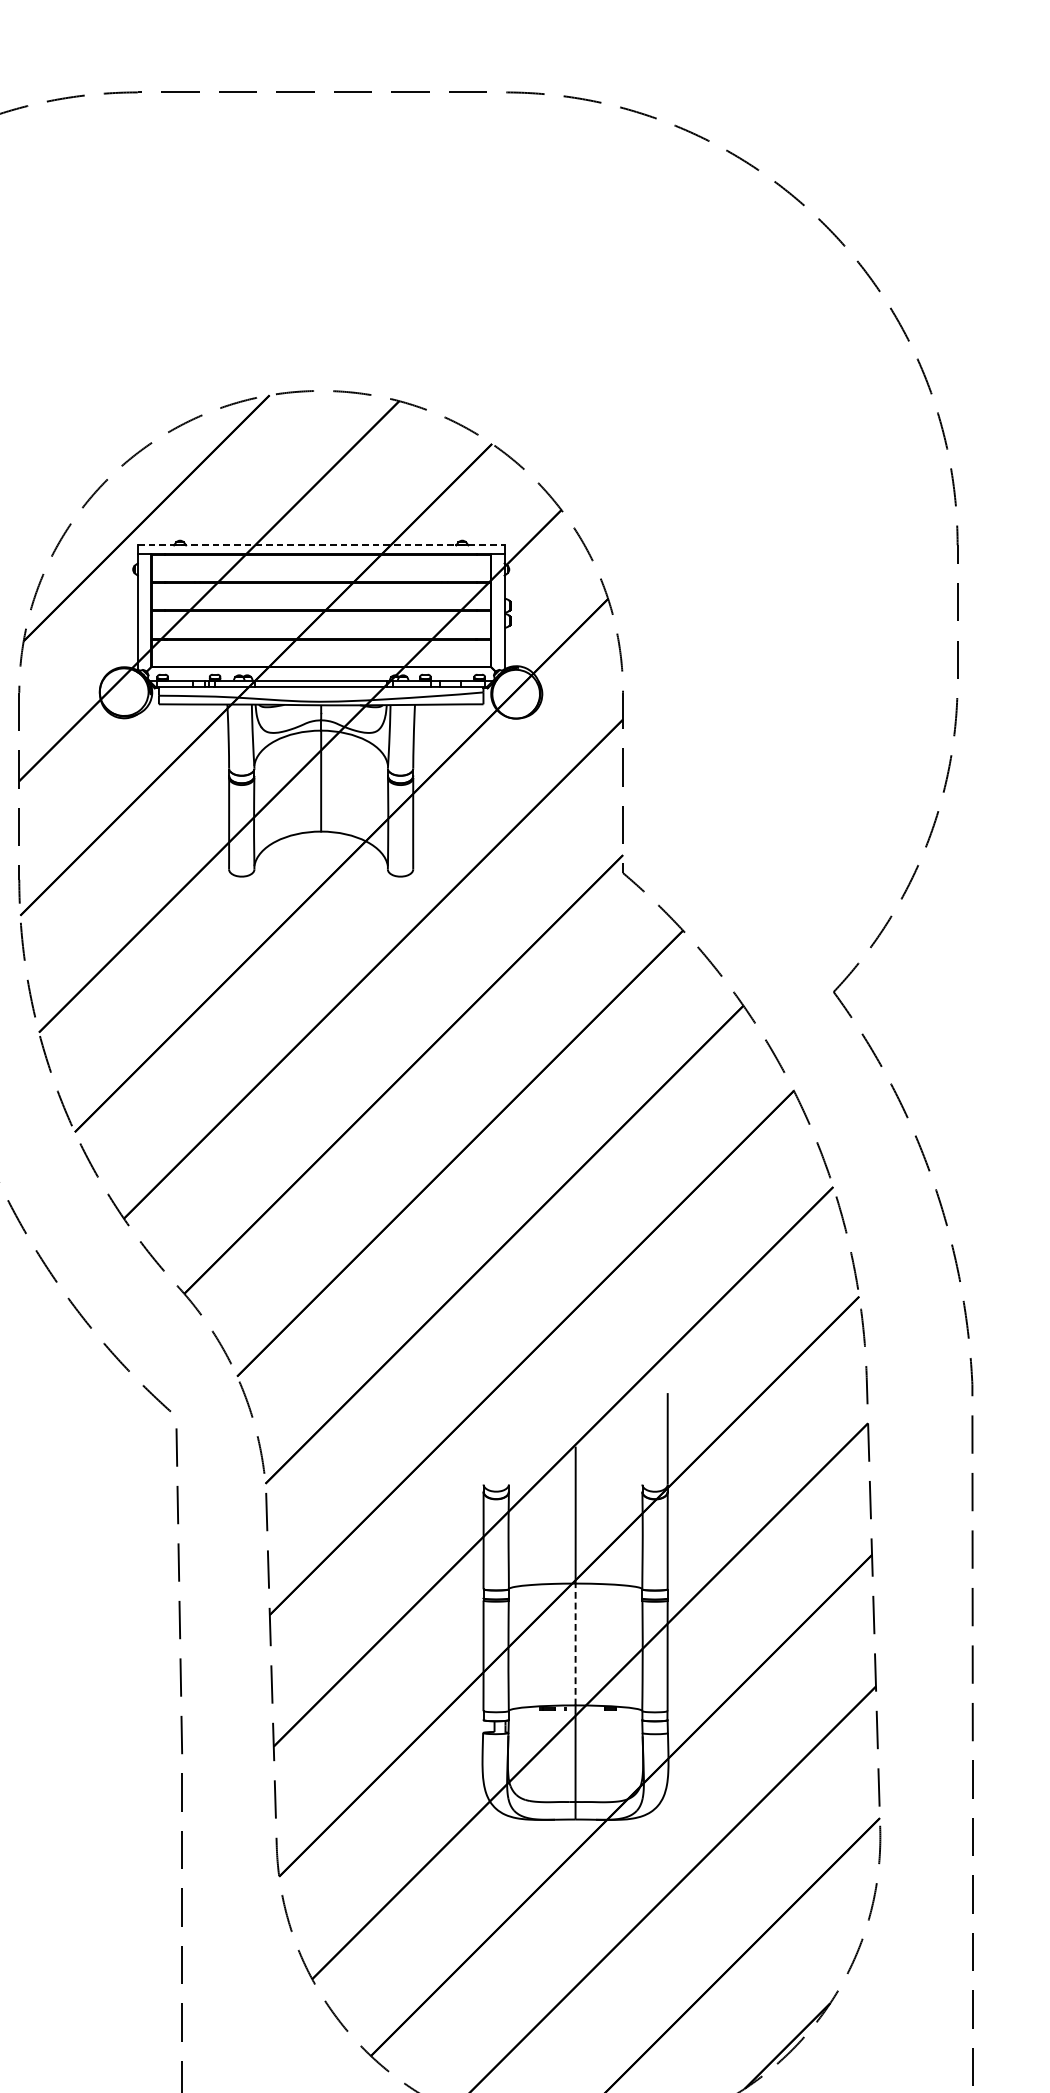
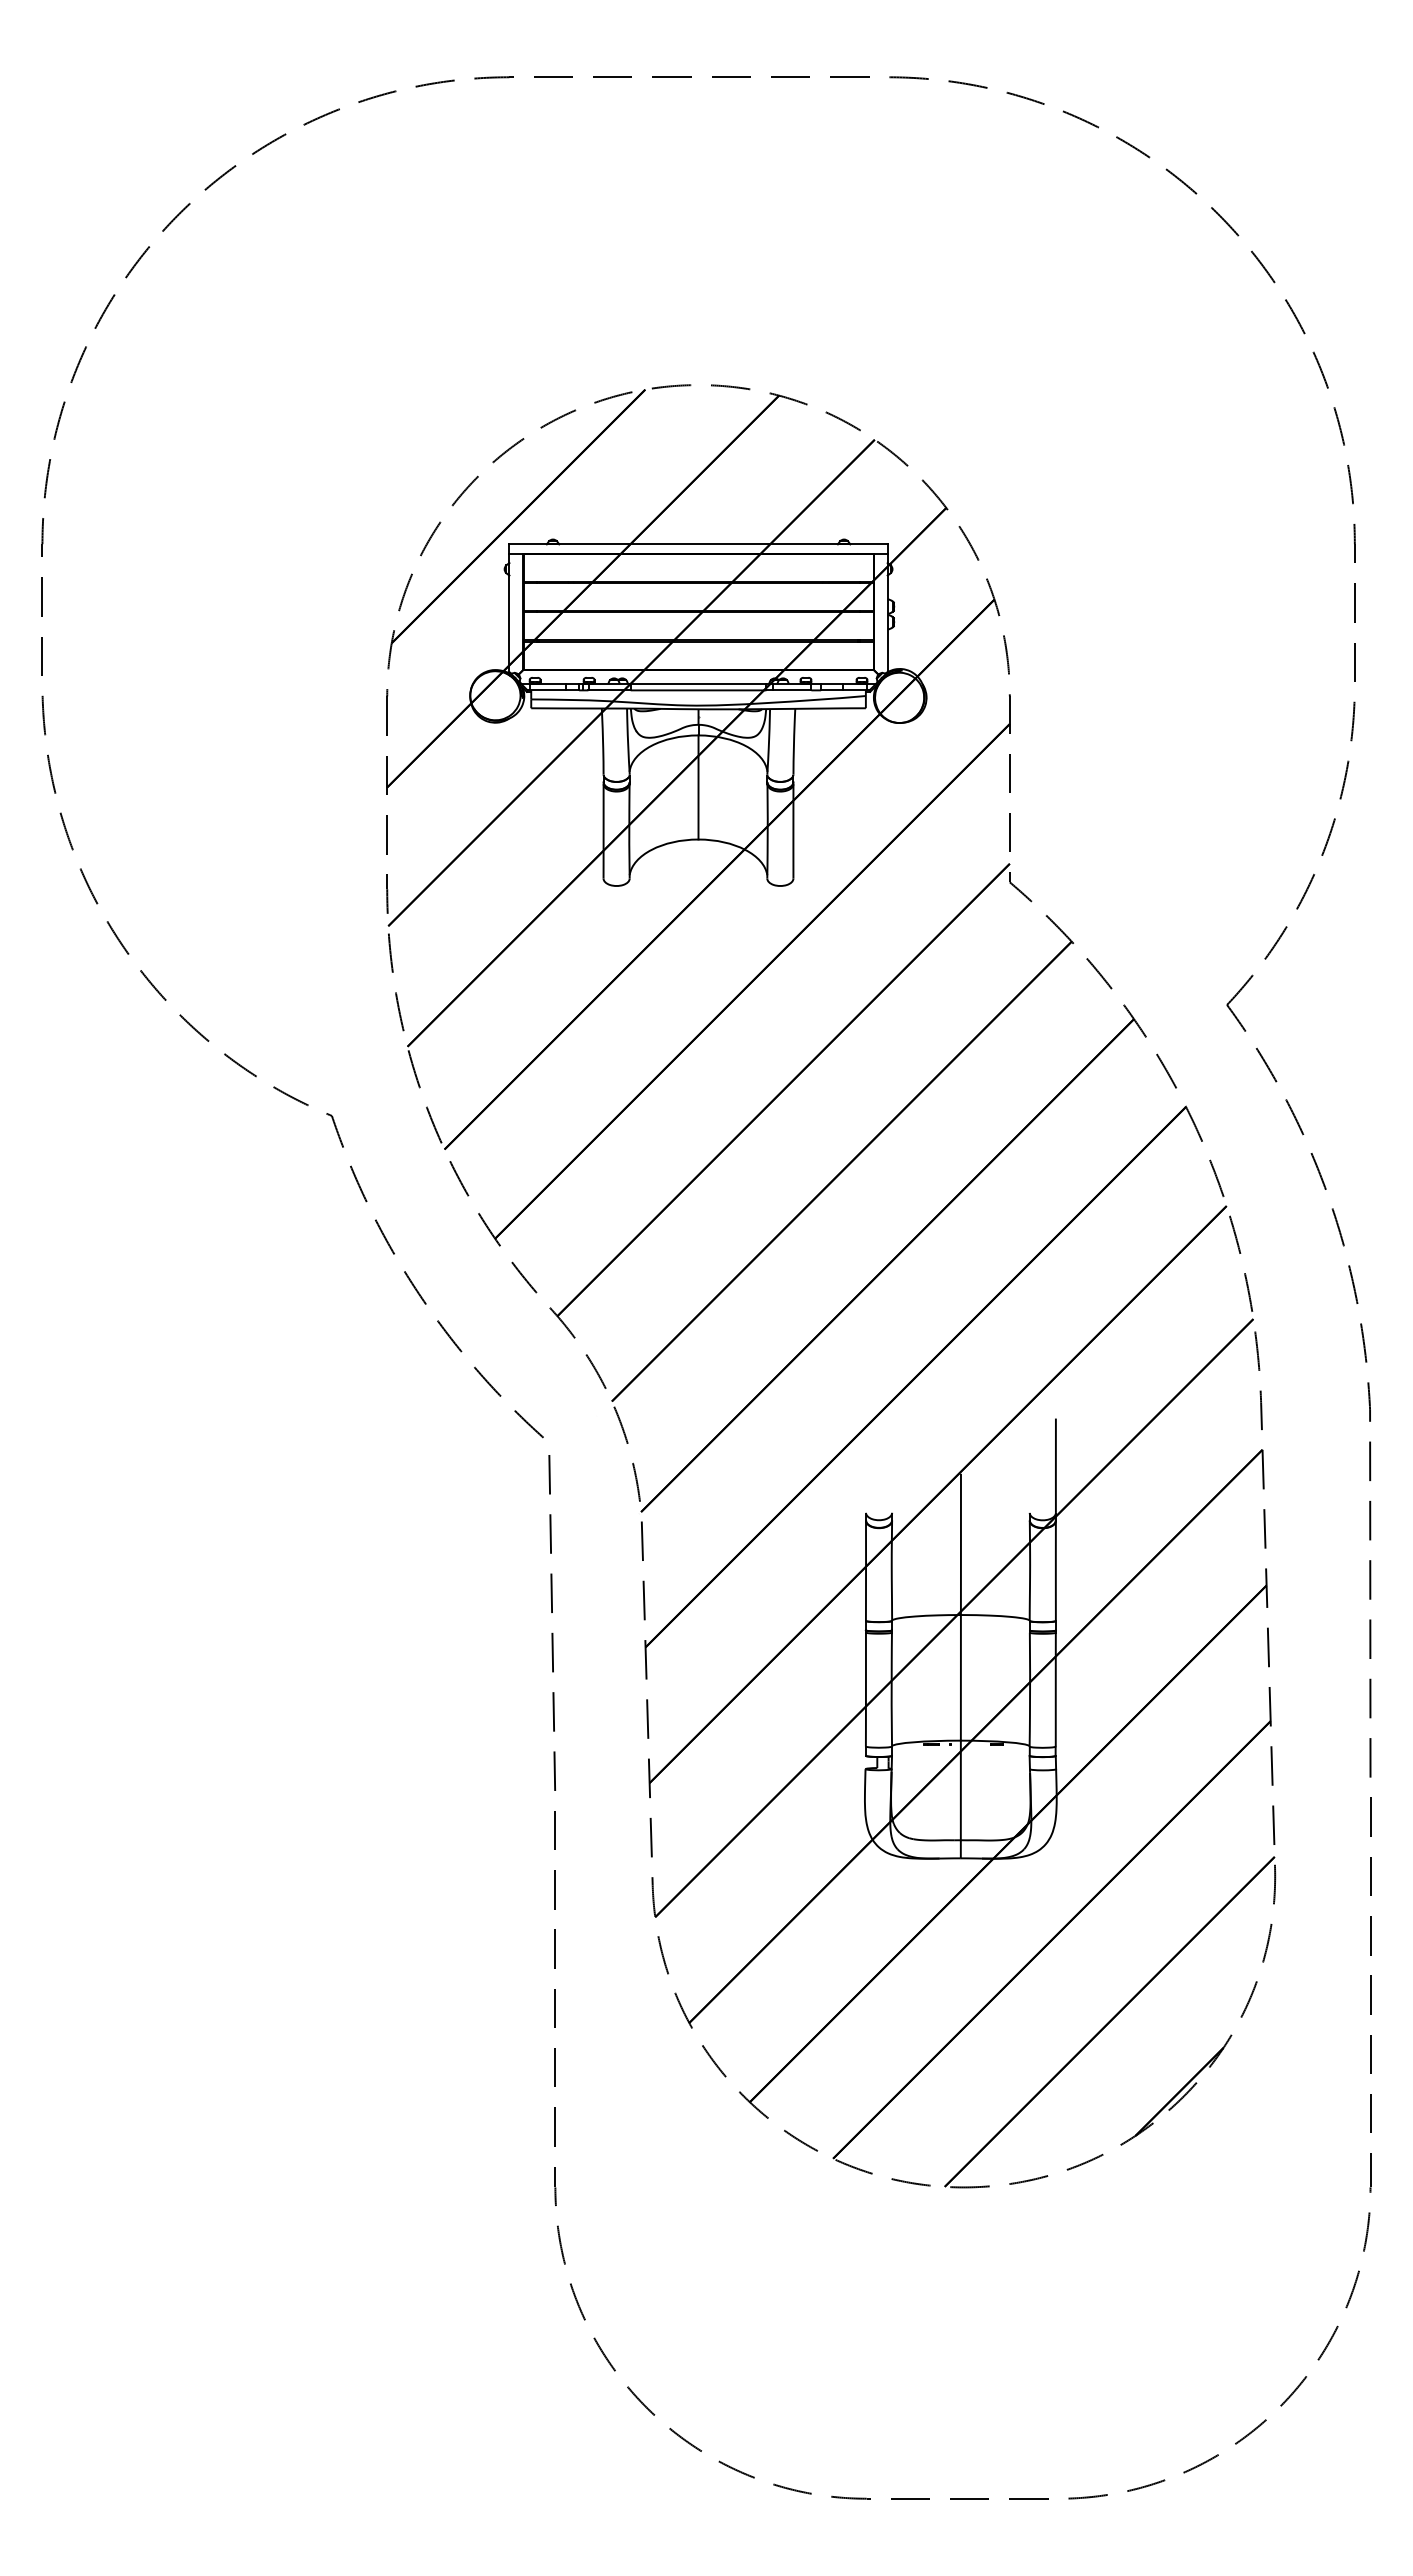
line: (322, 545) -> (699, 544), dashed -> solid
line: (575, 1644) -> (960, 1677), dashed -> solid

